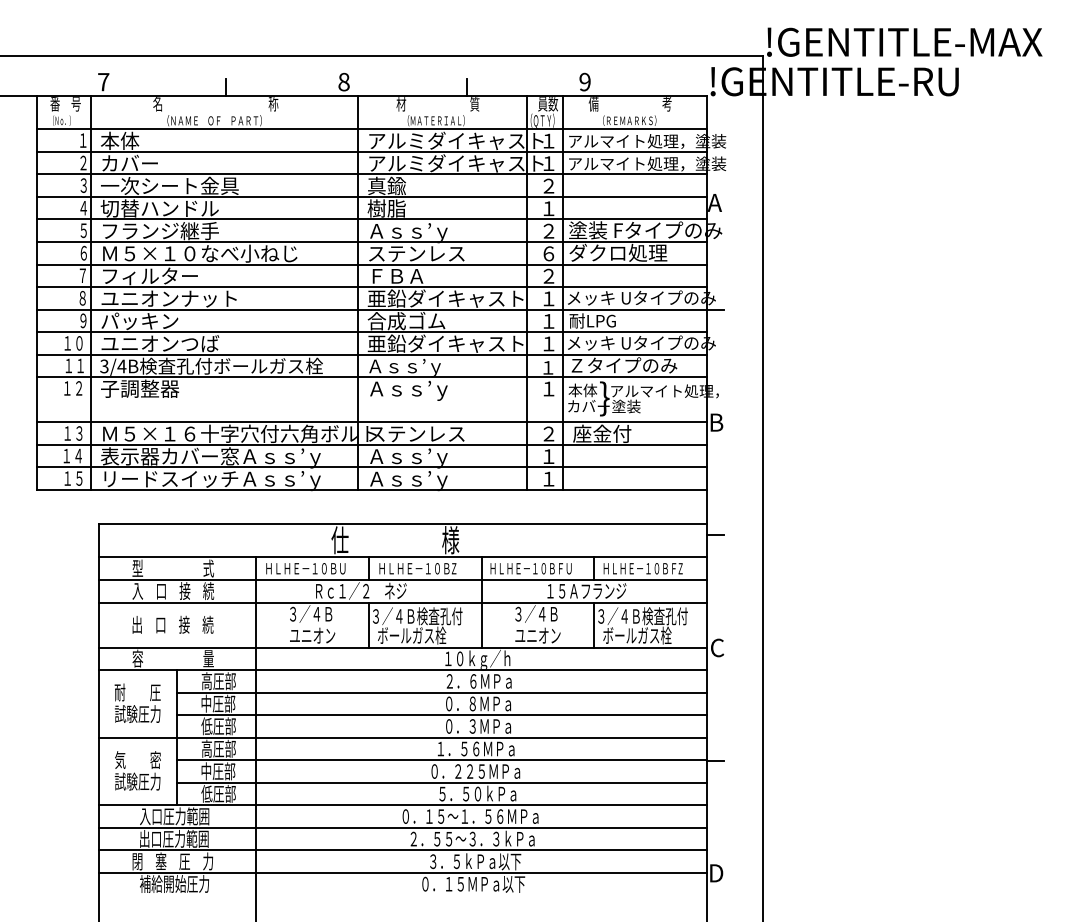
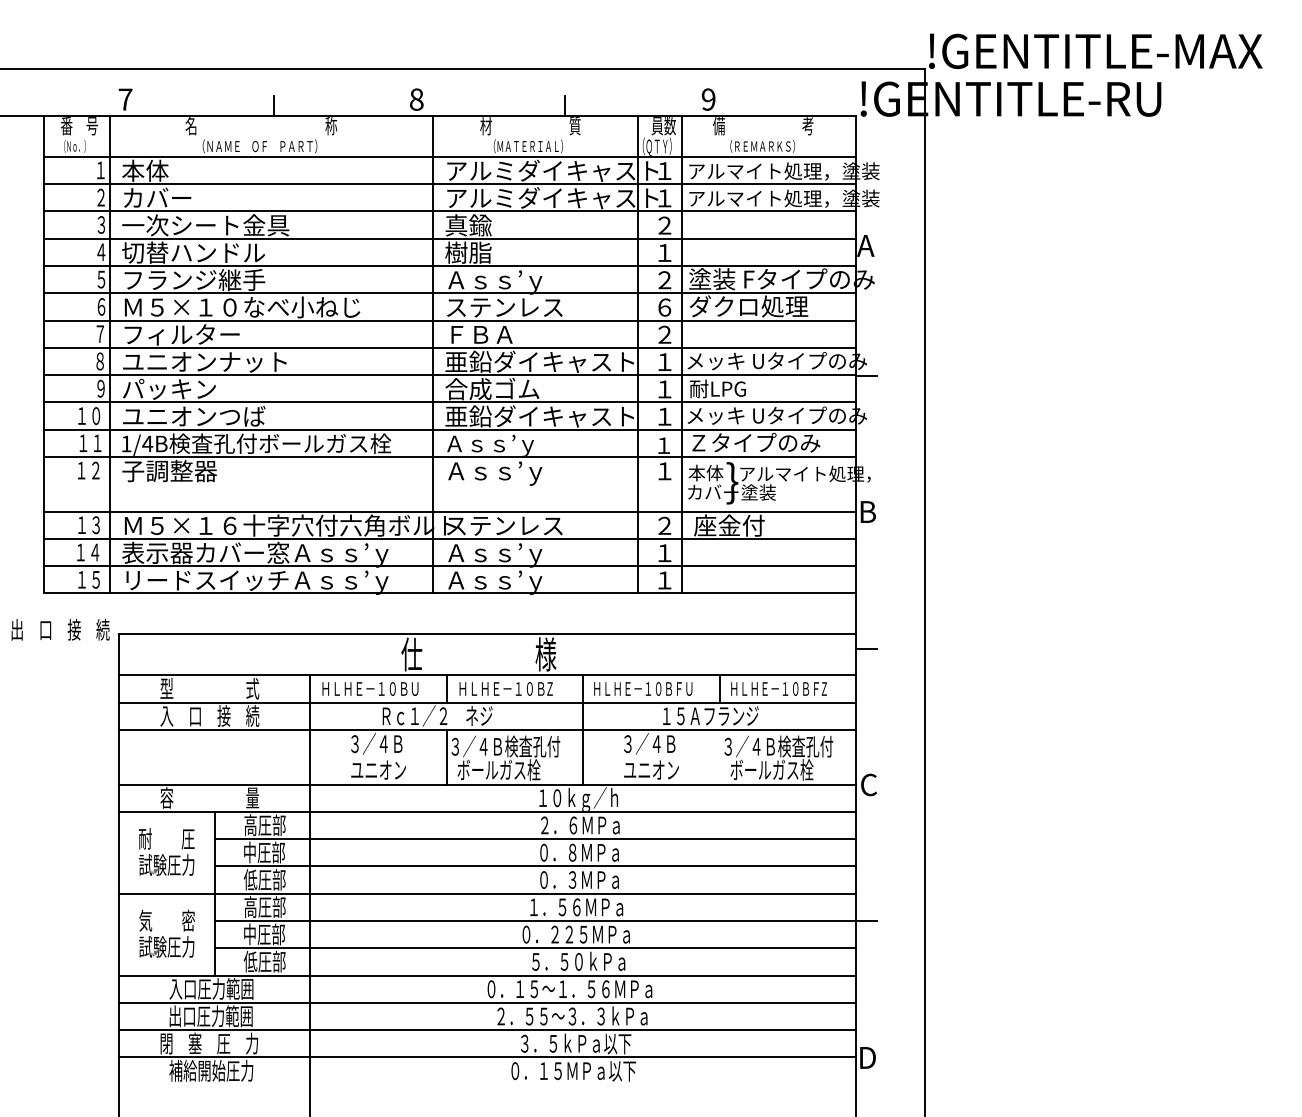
text: (104, 366) -> (126, 444), 3/4B -> 1/4B
text: (172, 624) -> (59, 629), moved
line: (594, 624) -> (720, 756), removed

